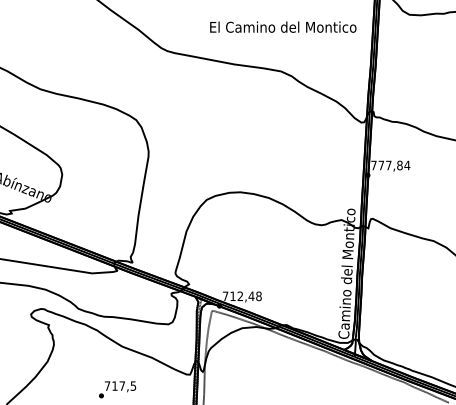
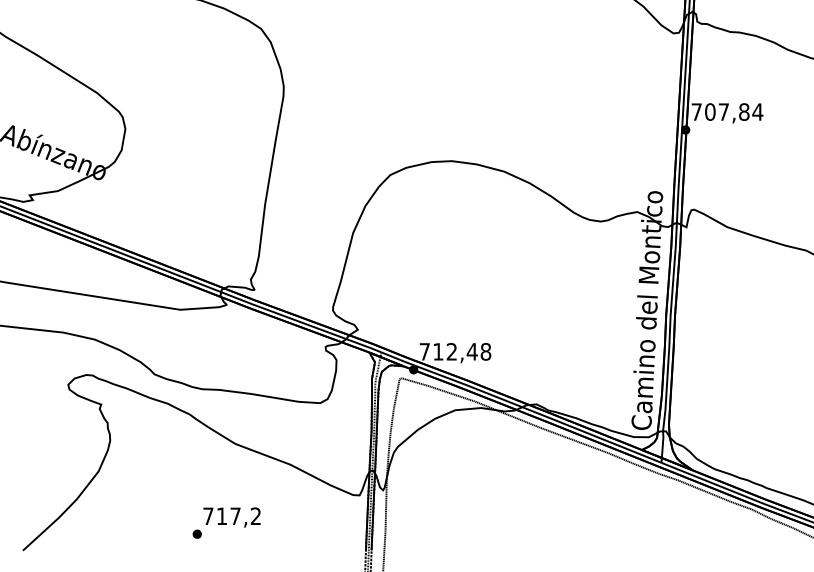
text: (381, 165) -> (710, 112), 777,84 -> 707,84
text: (133, 385) -> (256, 515), 717,5 -> 717,2

